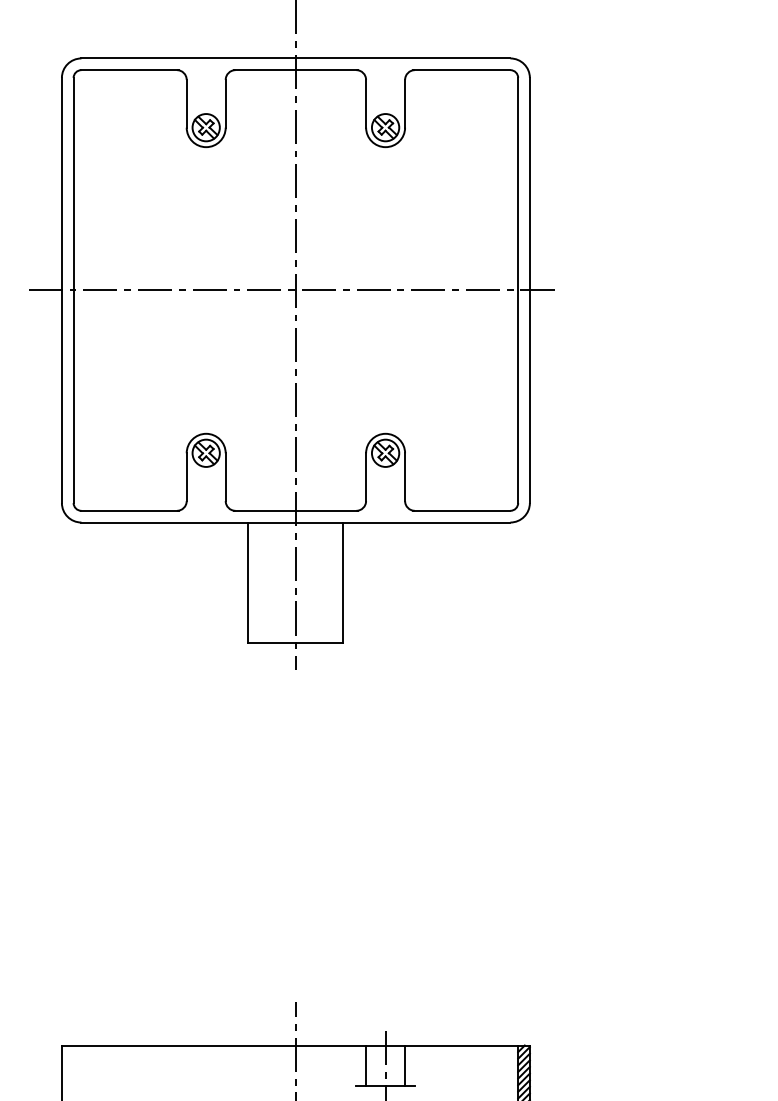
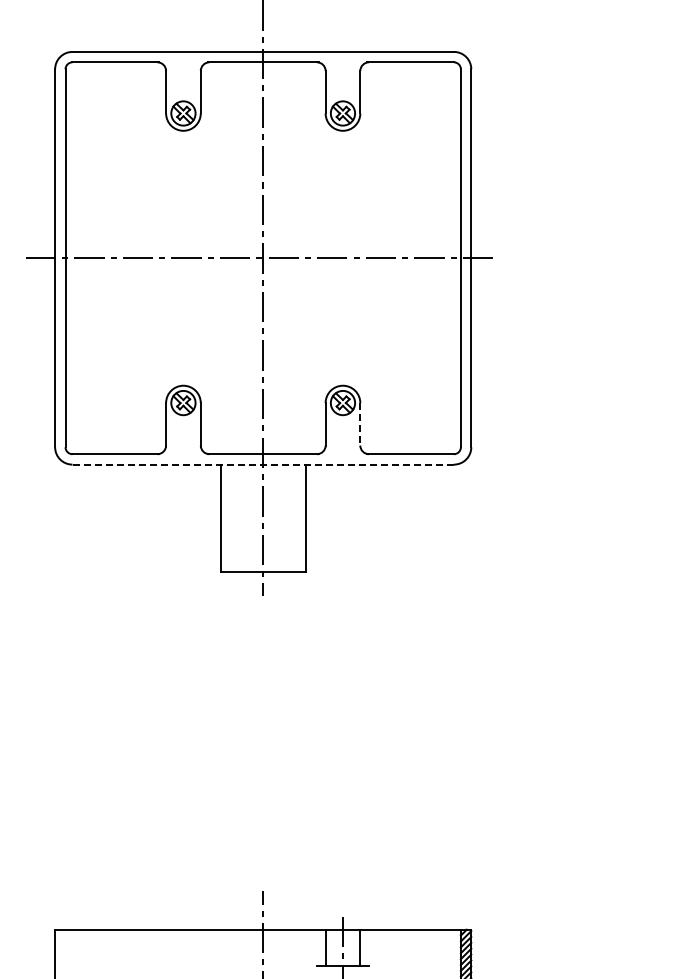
line: (405, 477) -> (360, 424), solid -> dashed
line: (296, 522) -> (263, 464), solid -> dashed

